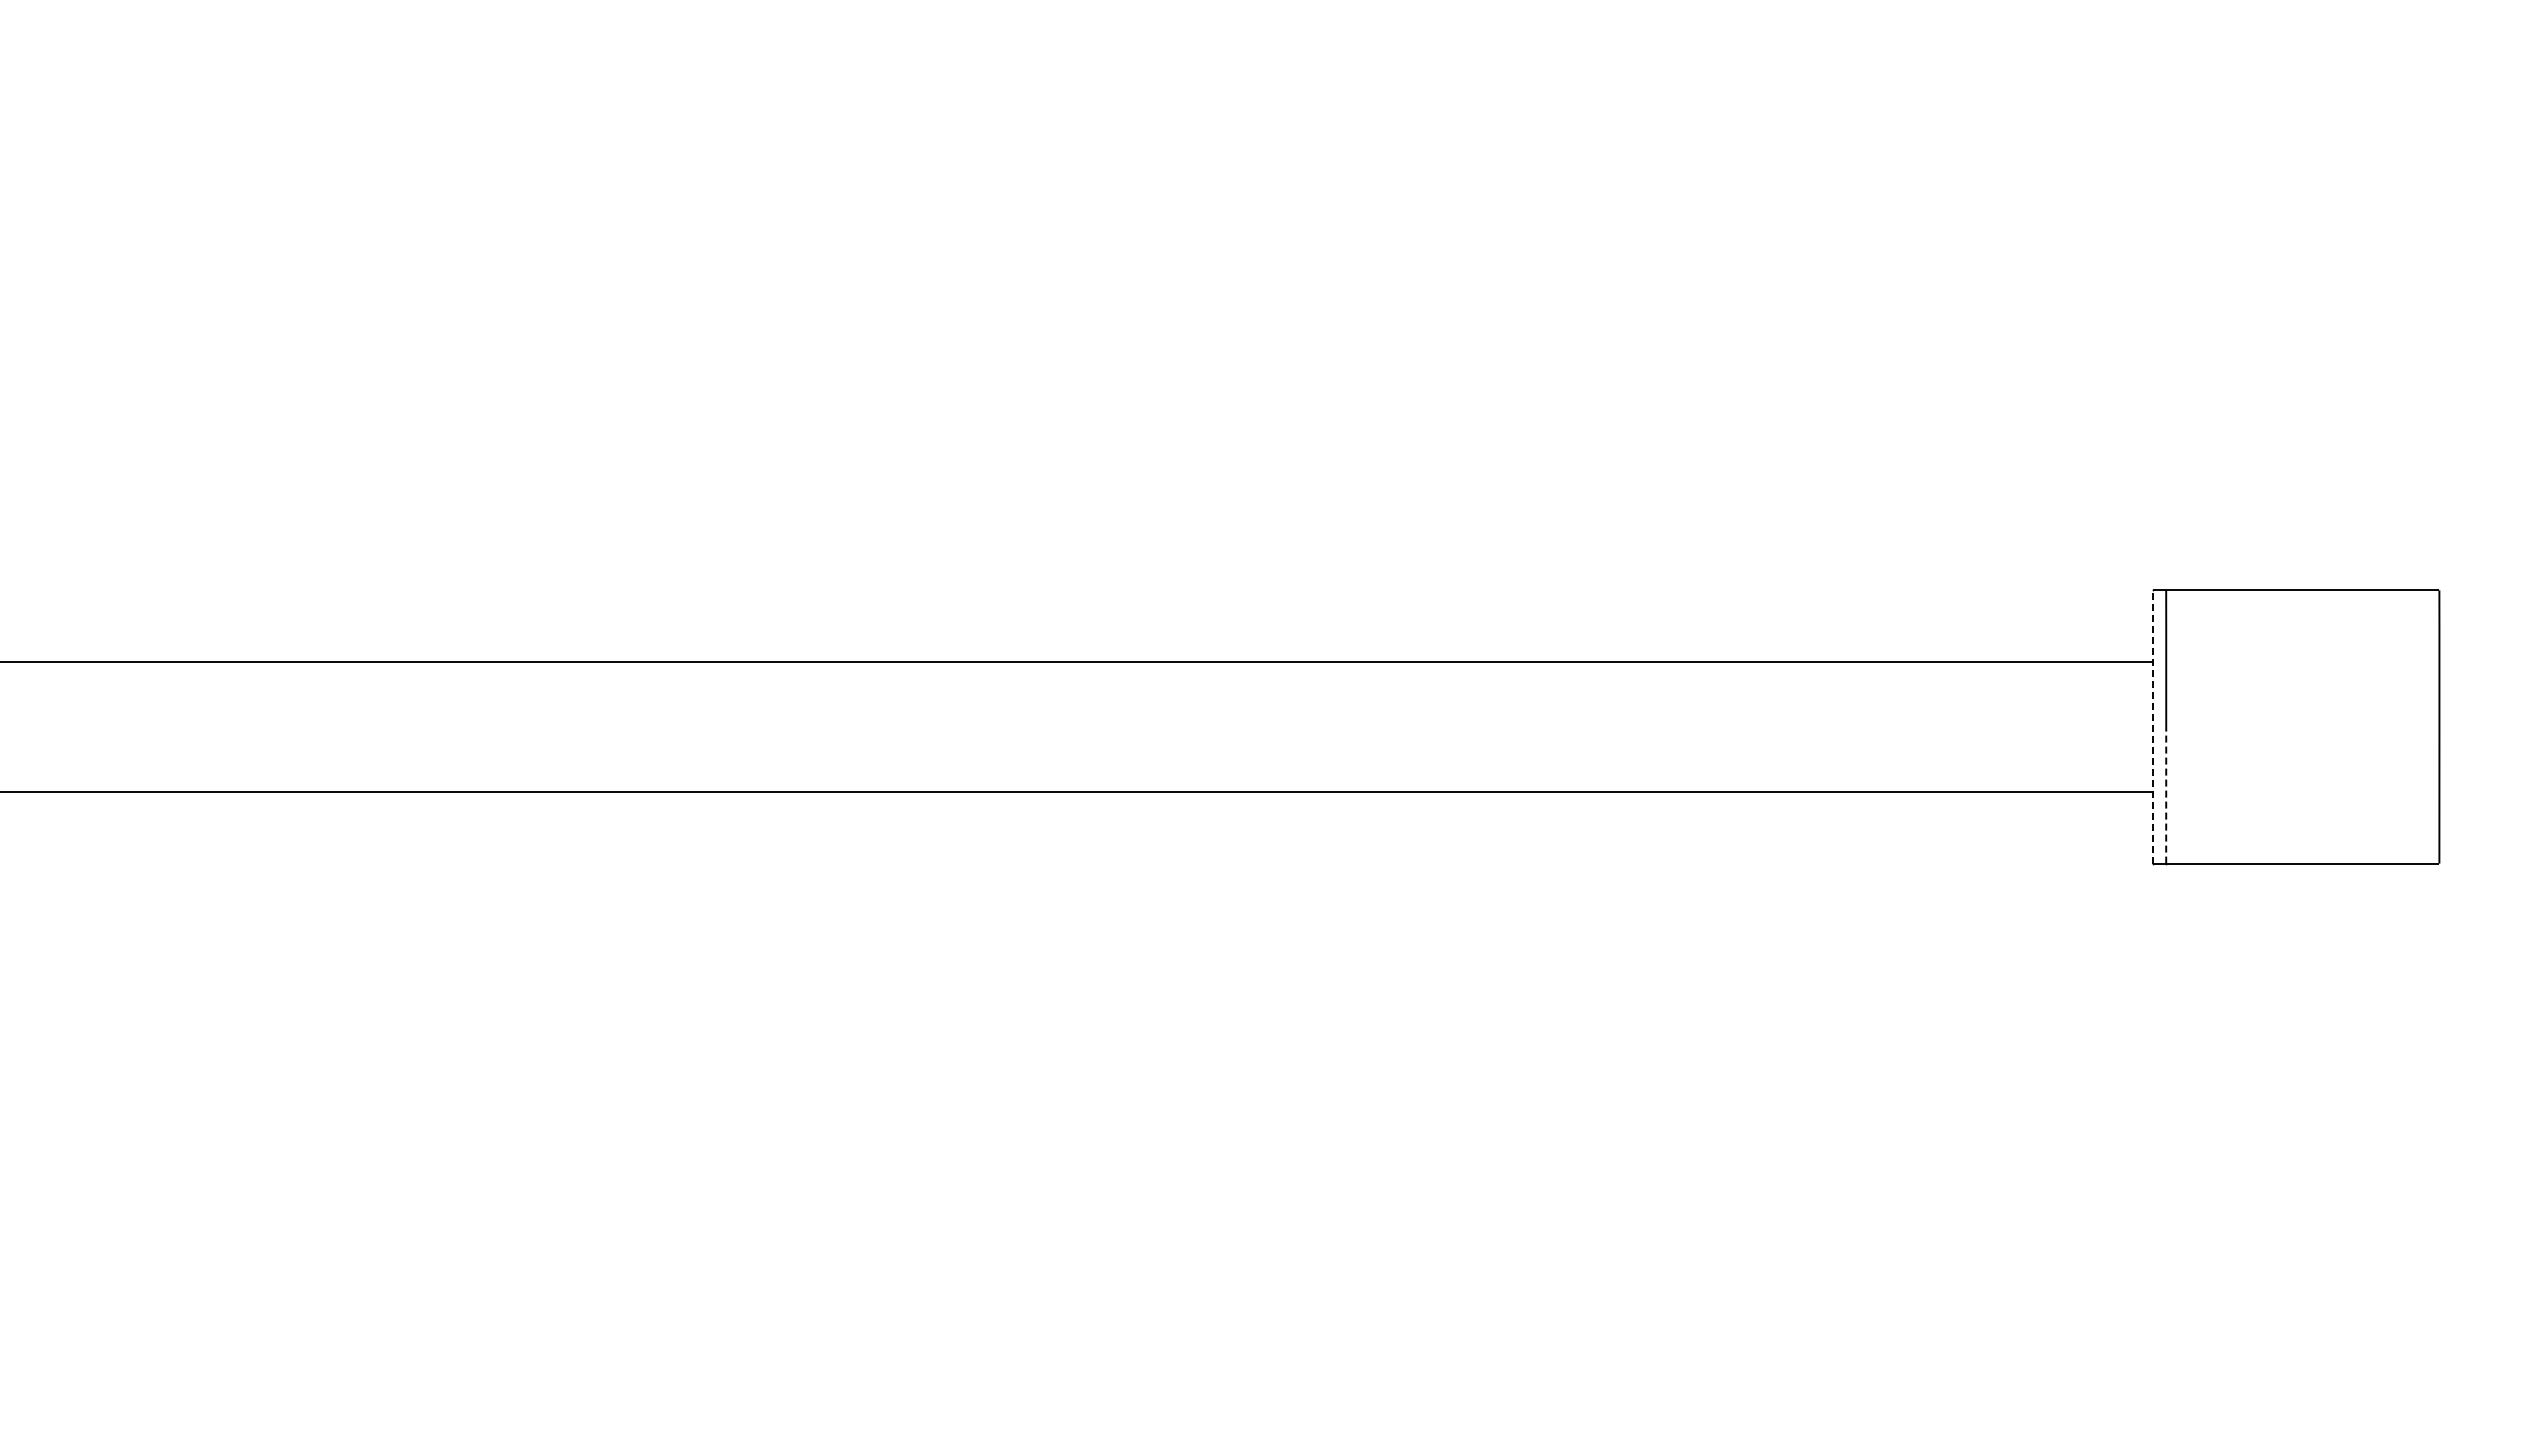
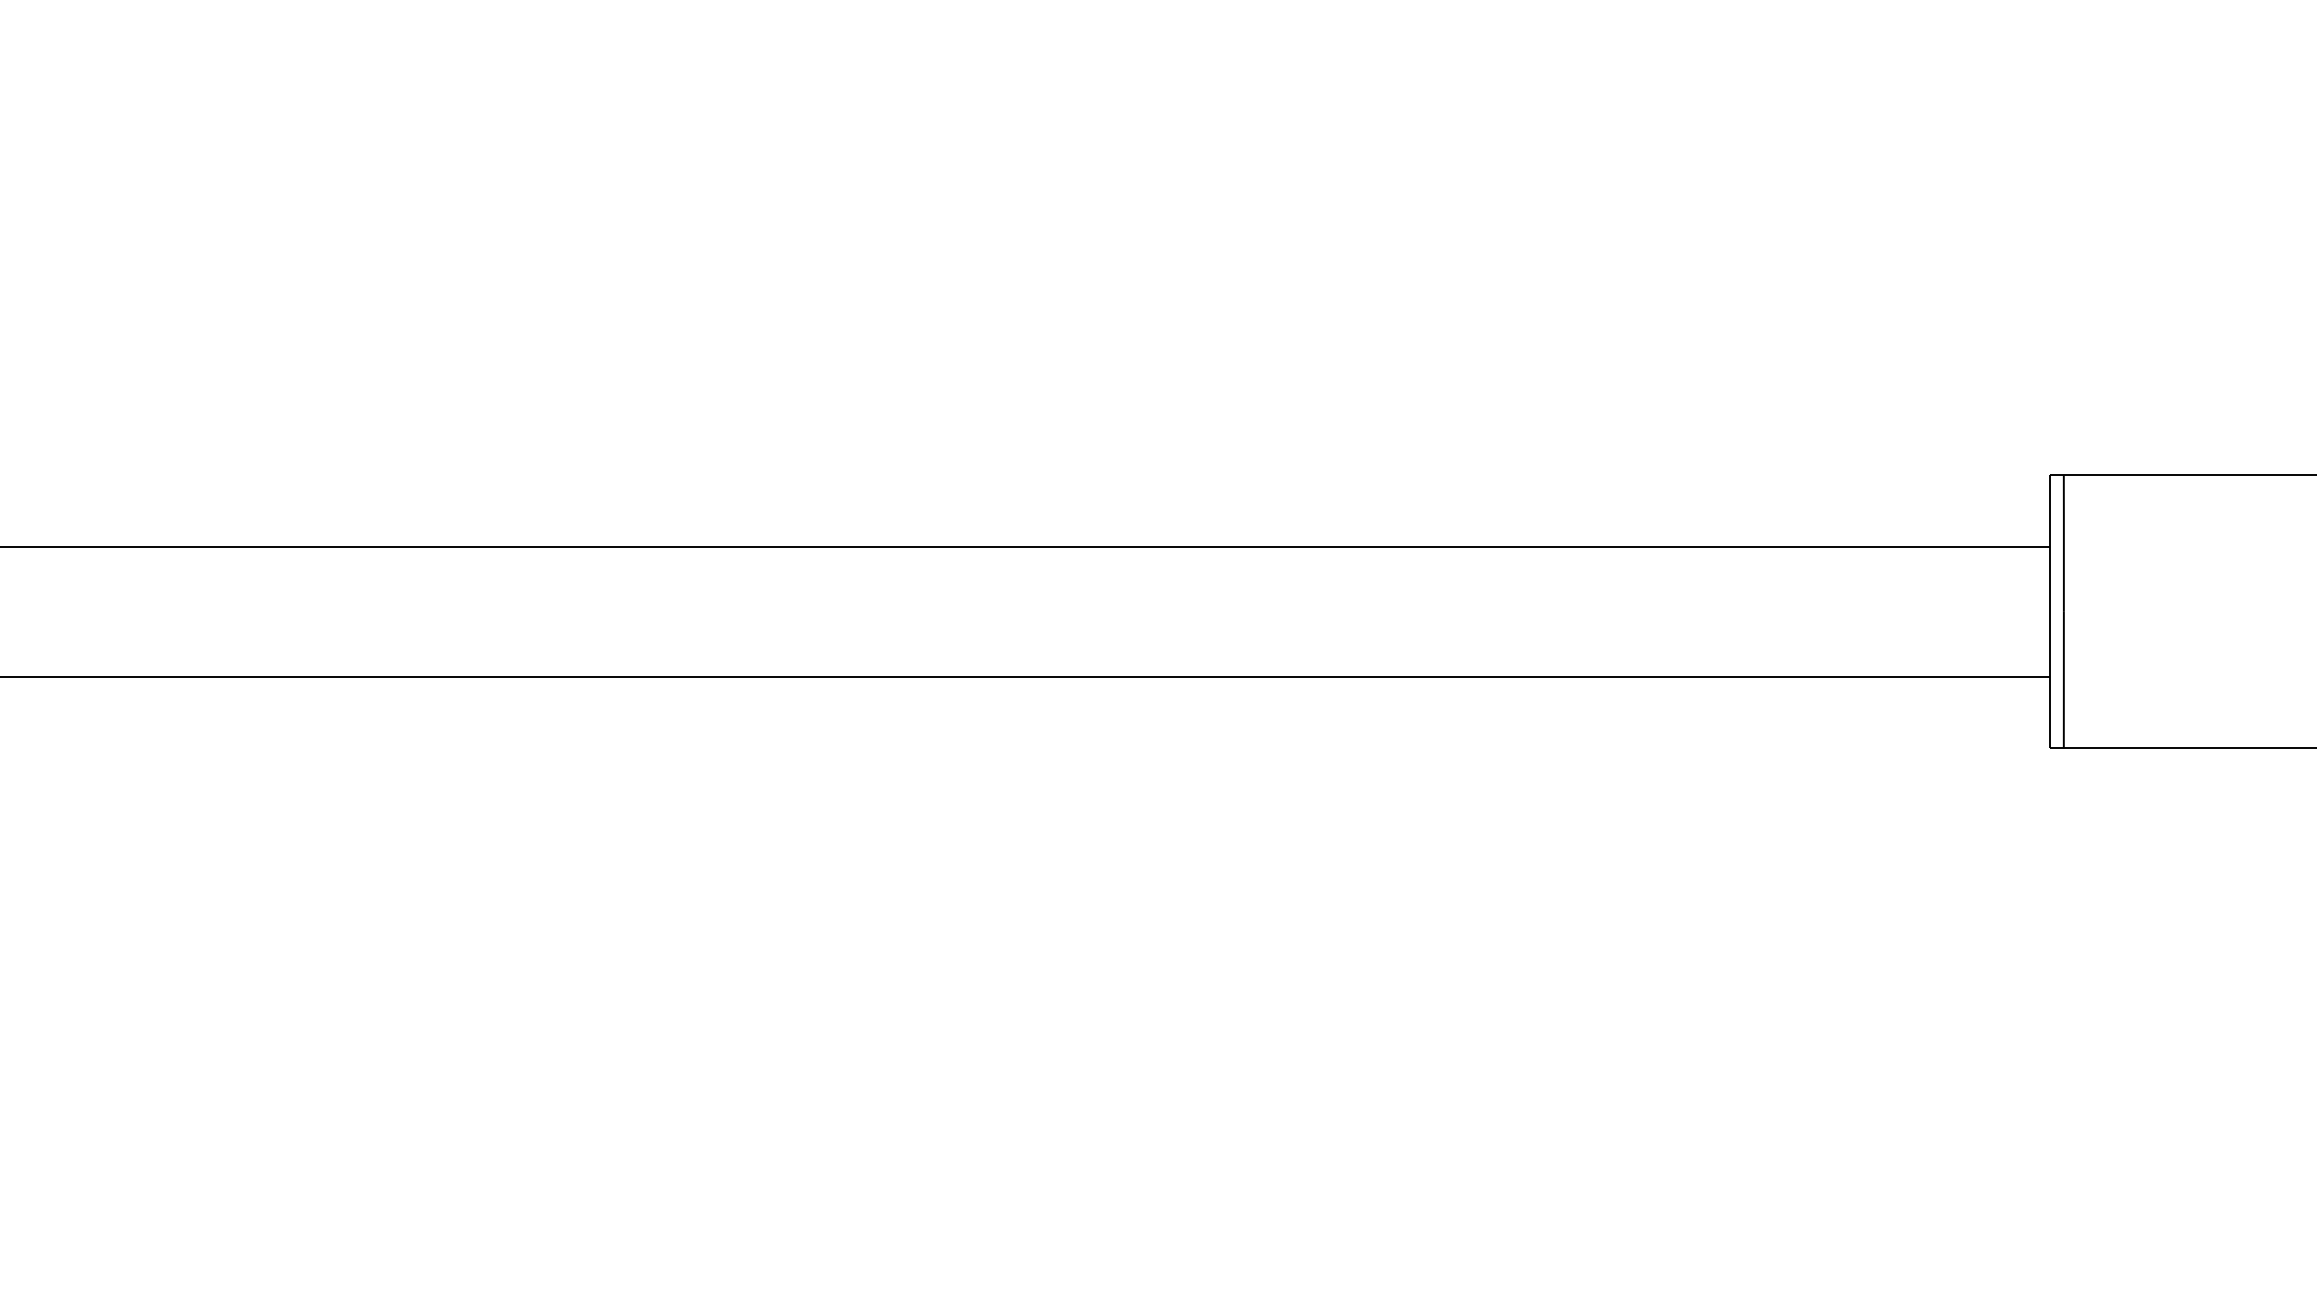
line: (2152, 726) -> (2050, 611), dashed -> solid
line: (2166, 795) -> (2064, 680), dashed -> solid

